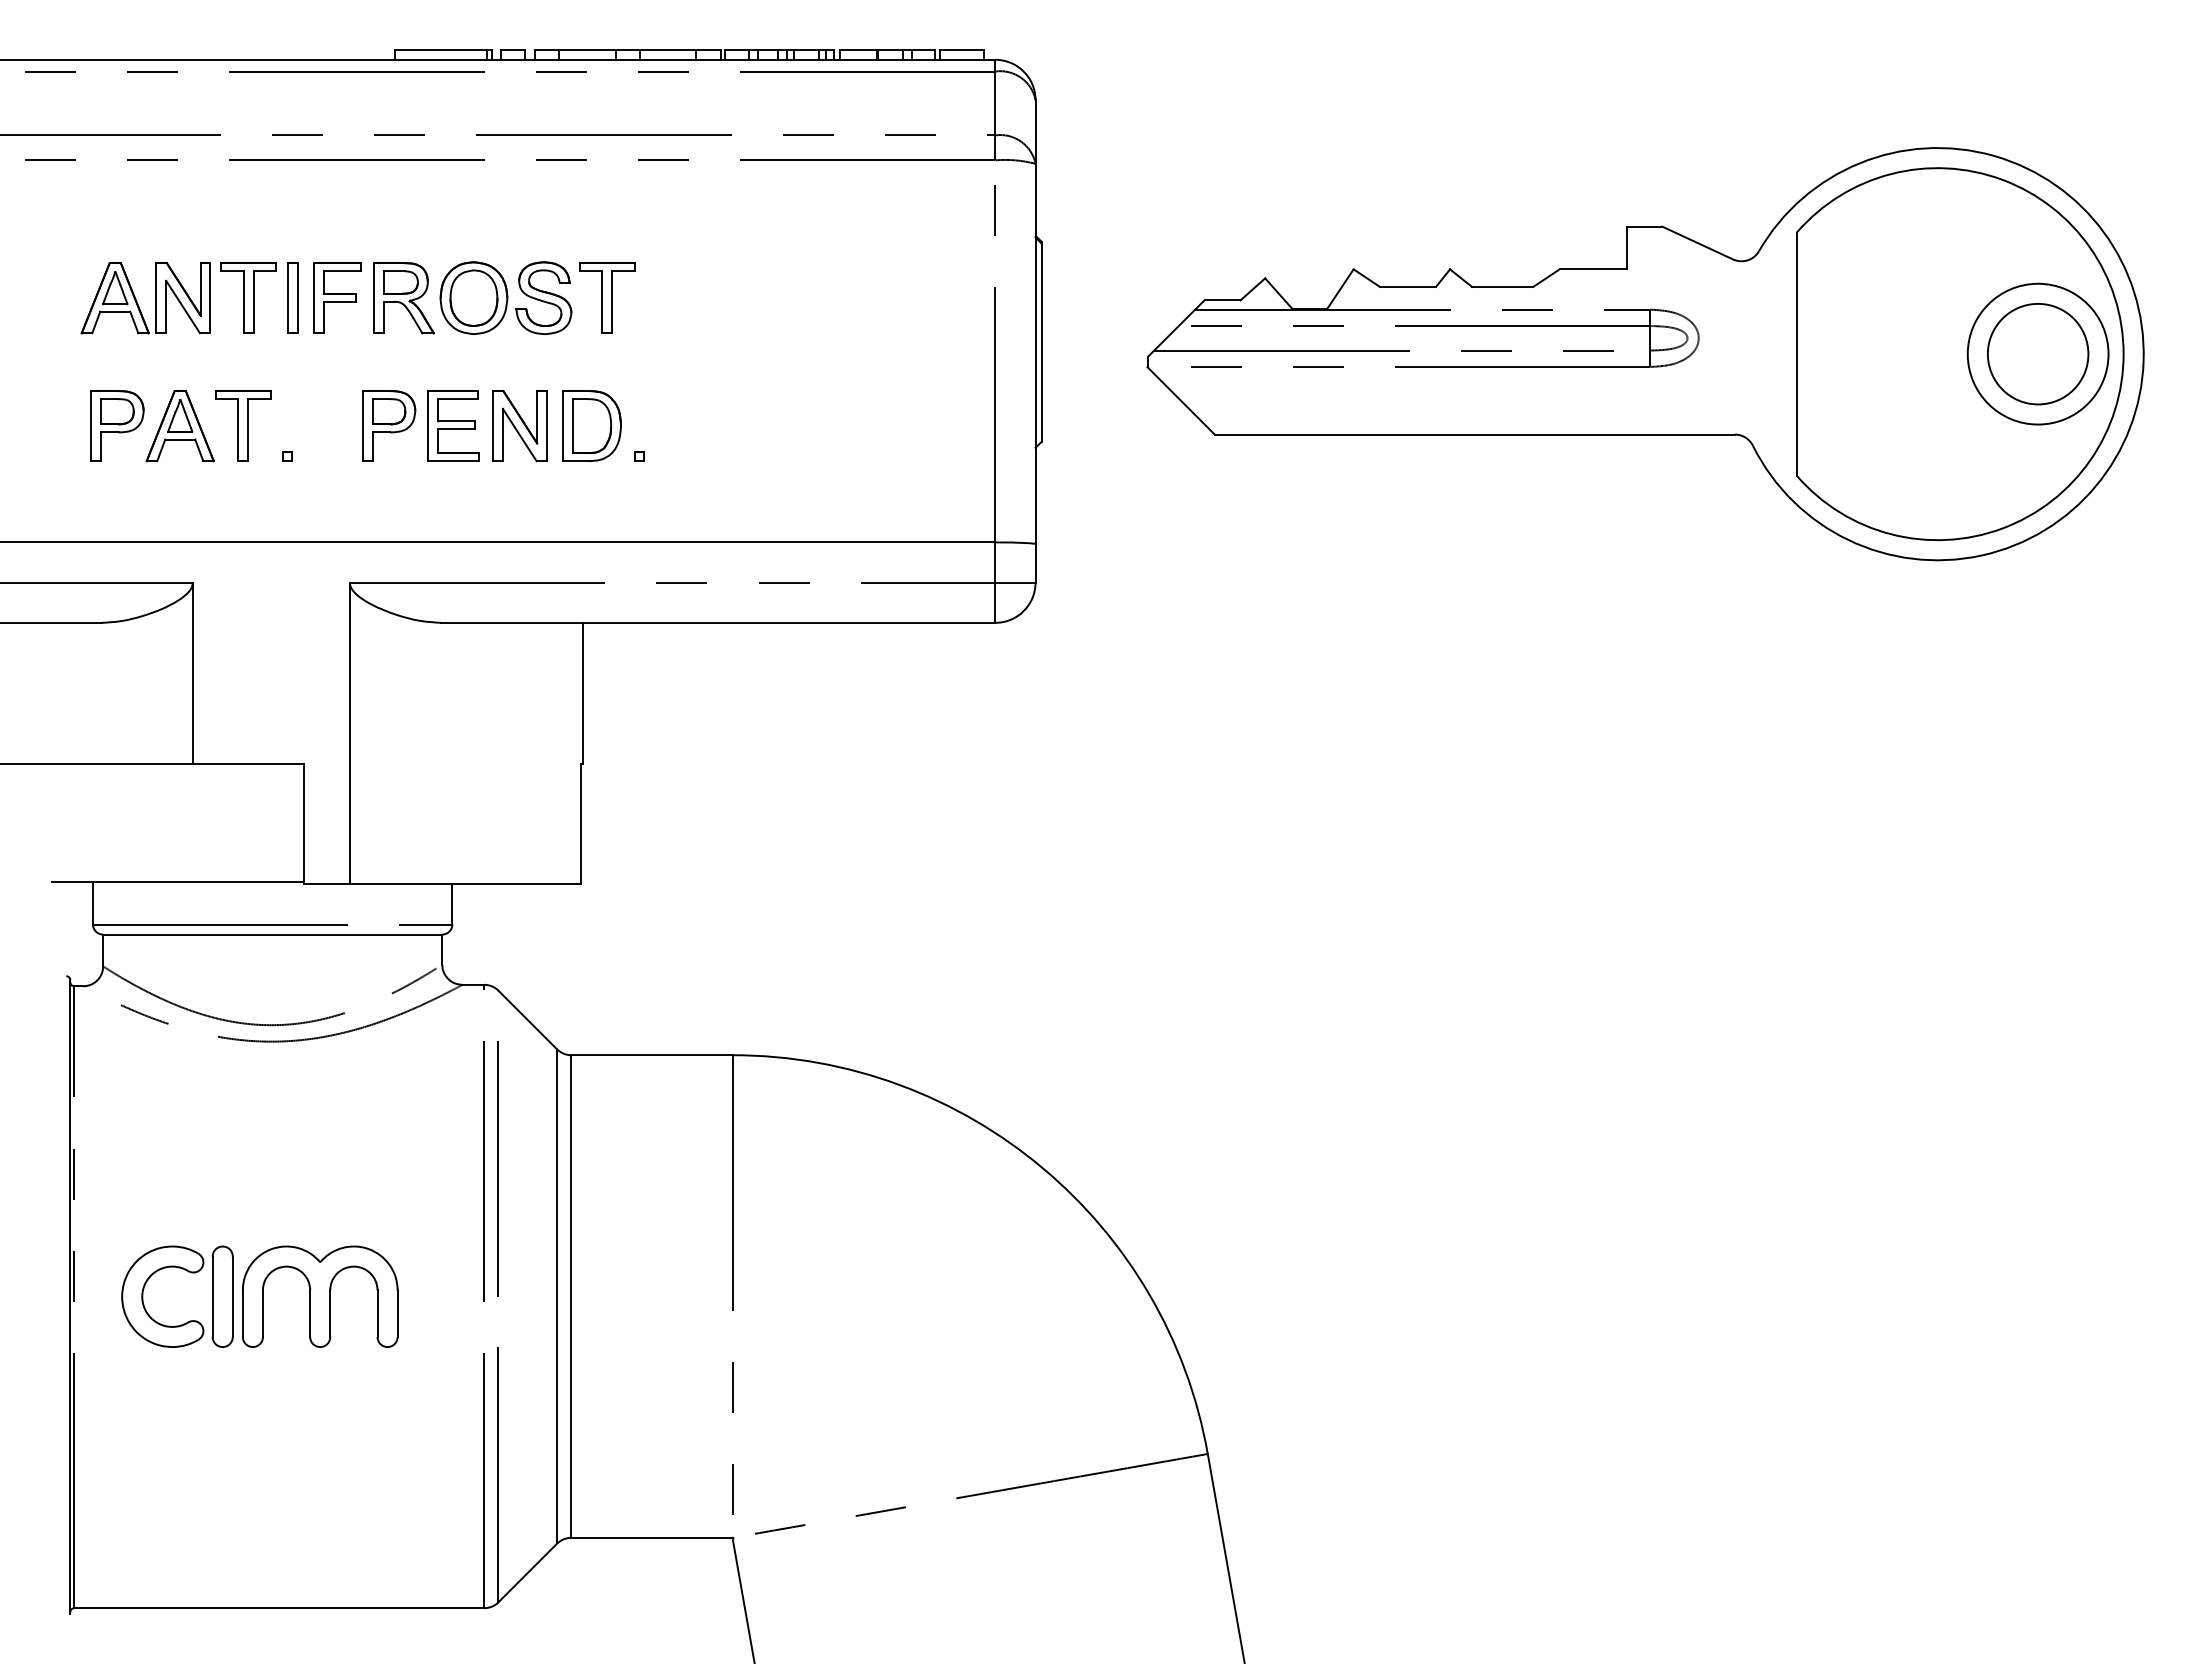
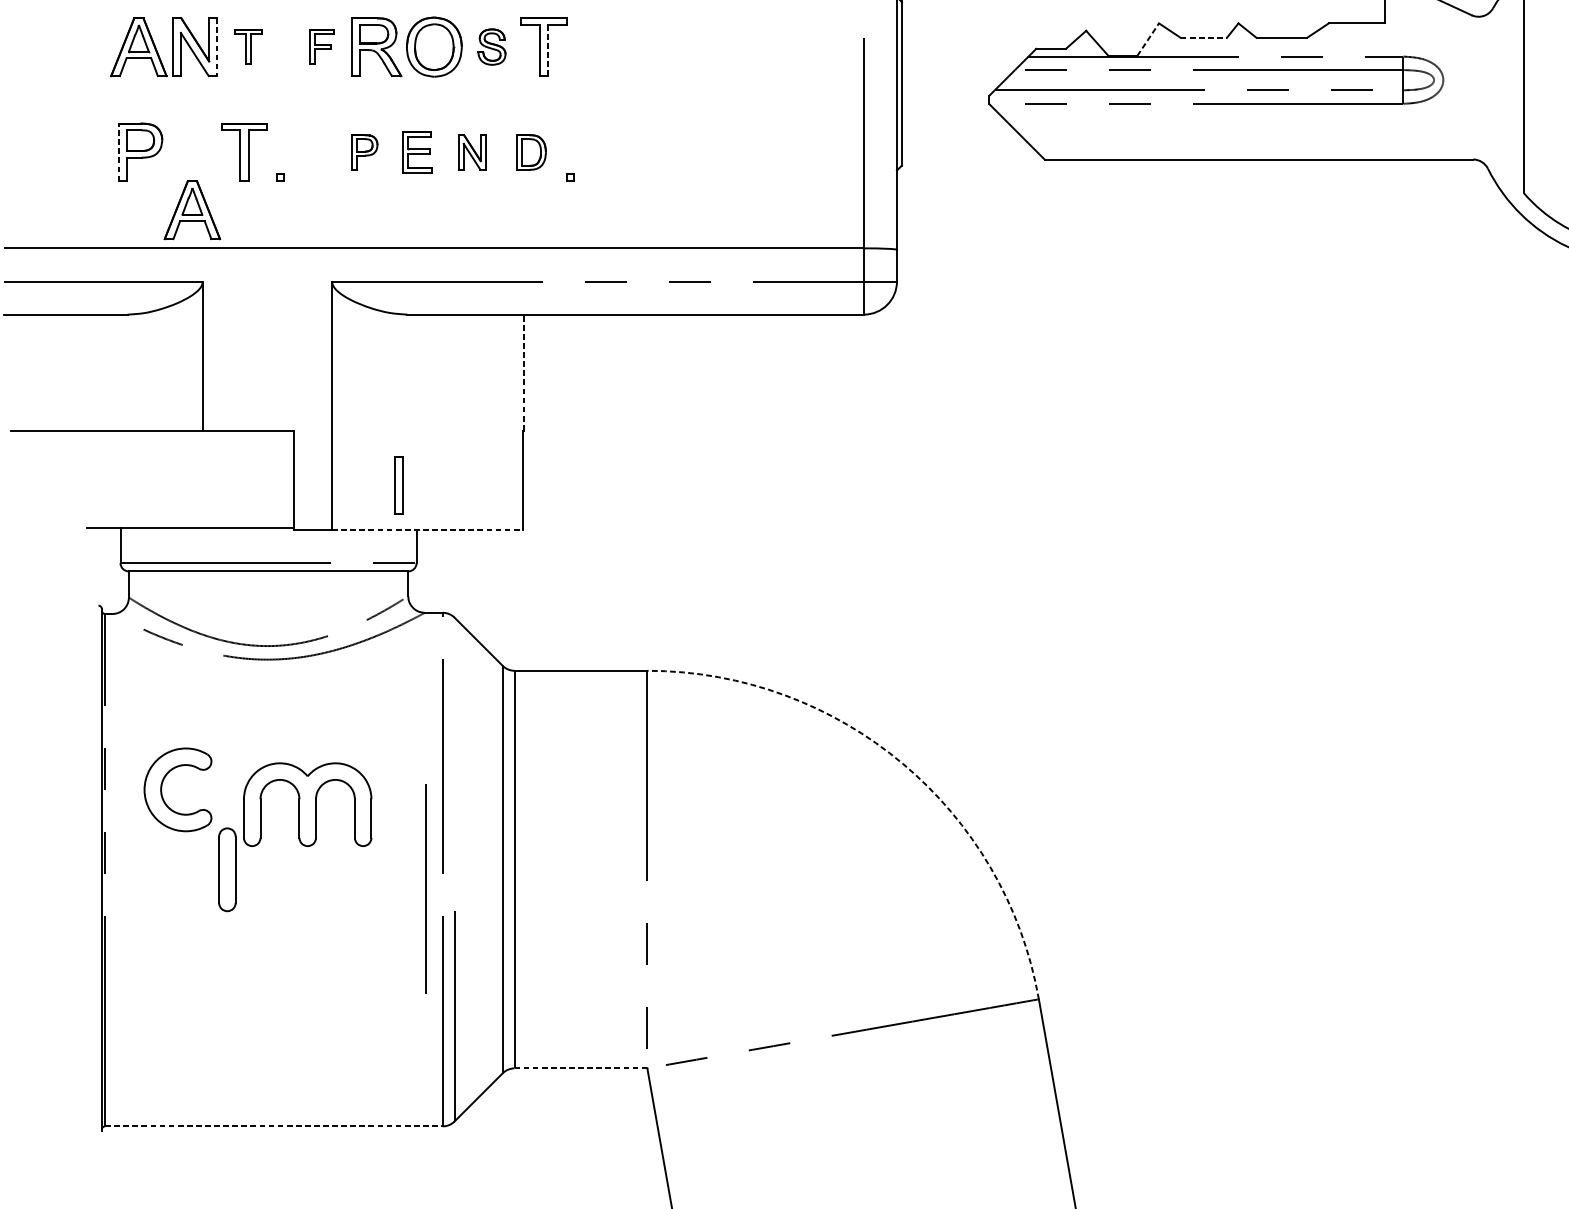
line: (1408, 286) -> (1204, 37), solid -> dashed
line: (1340, 289) -> (1148, 40), solid -> dashed
part: (248, 297) -> (248, 46), size x0.6
part: (292, 297) -> (398, 484), moved
part: (337, 297) -> (321, 46), size x0.6
part: (543, 297) -> (491, 46), size x0.6
line: (210, 298) -> (217, 47), solid -> dashed
line: (612, 302) -> (548, 50), solid -> dashed
line: (91, 425) -> (119, 152), solid -> dashed
part: (389, 425) -> (364, 152), size x0.6
part: (453, 425) -> (417, 152), size x0.7
part: (519, 425) -> (471, 152), size x0.6
part: (591, 425) -> (531, 152), size x0.6
part: (179, 426) -> (191, 210), moved
line: (583, 692) -> (524, 371), solid -> dashed
line: (465, 884) -> (427, 530), solid -> dashed
line: (497, 1168) -> (424, 888), moved
arc: (1042, 1168) -> (902, 764), solid -> dashed
part: (143, 1296) -> (162, 789), moved
part: (320, 1296) -> (307, 804), moved
line: (651, 1537) -> (580, 1068), solid -> dashed
line: (279, 1608) -> (274, 1126), solid -> dashed

